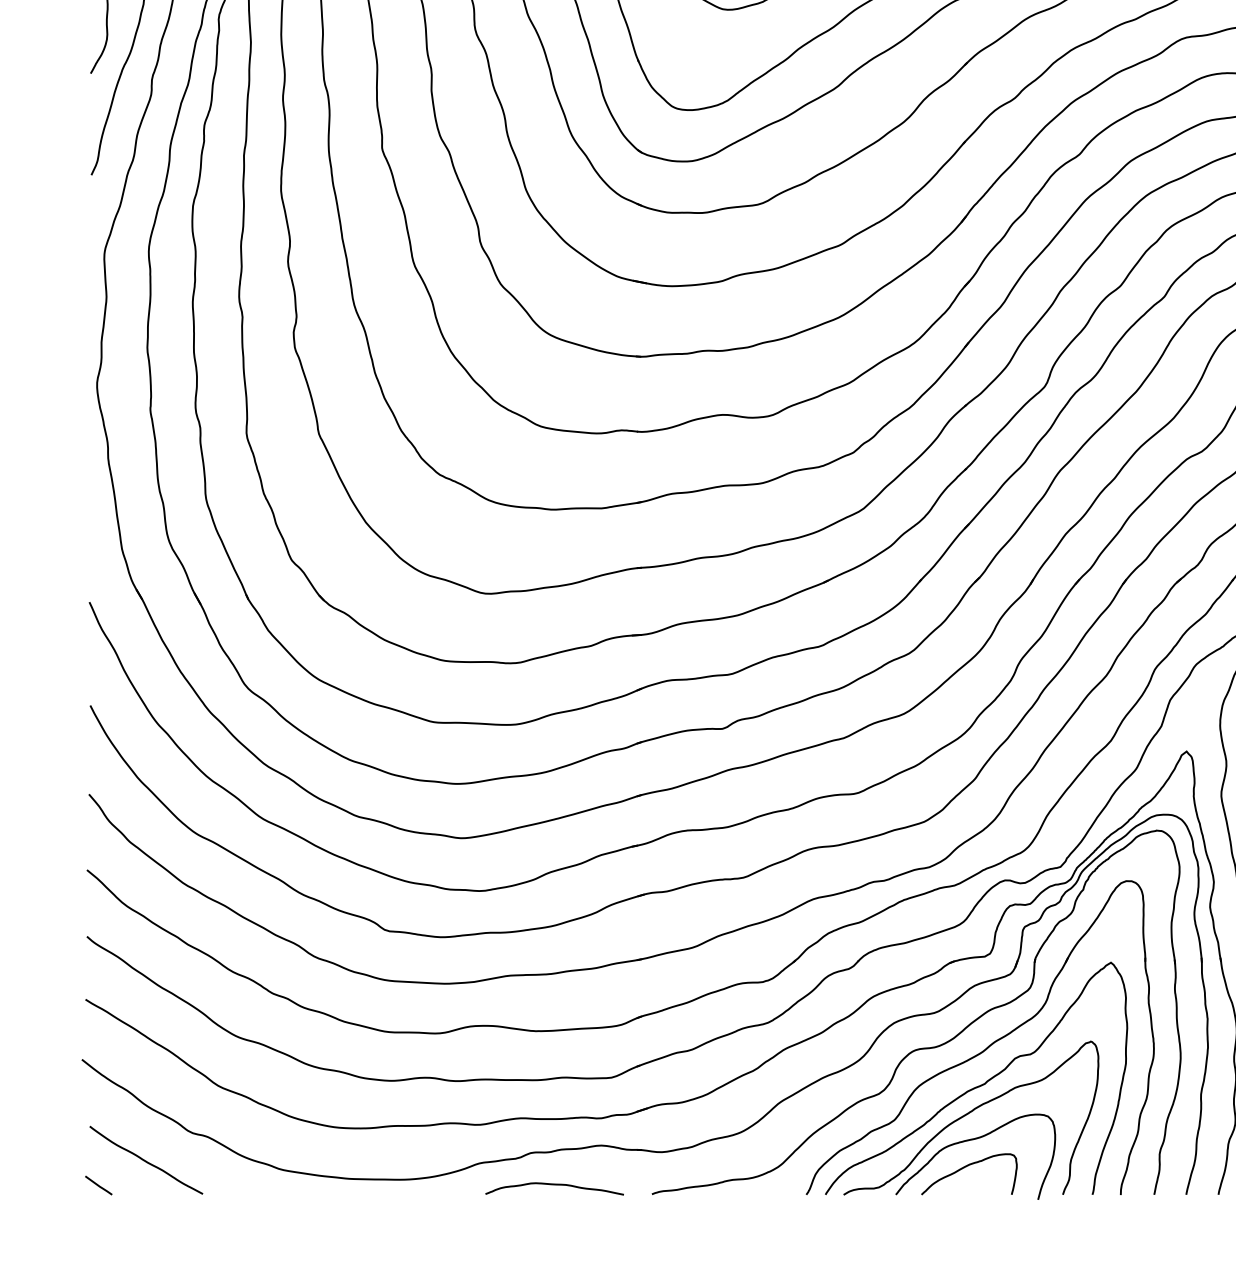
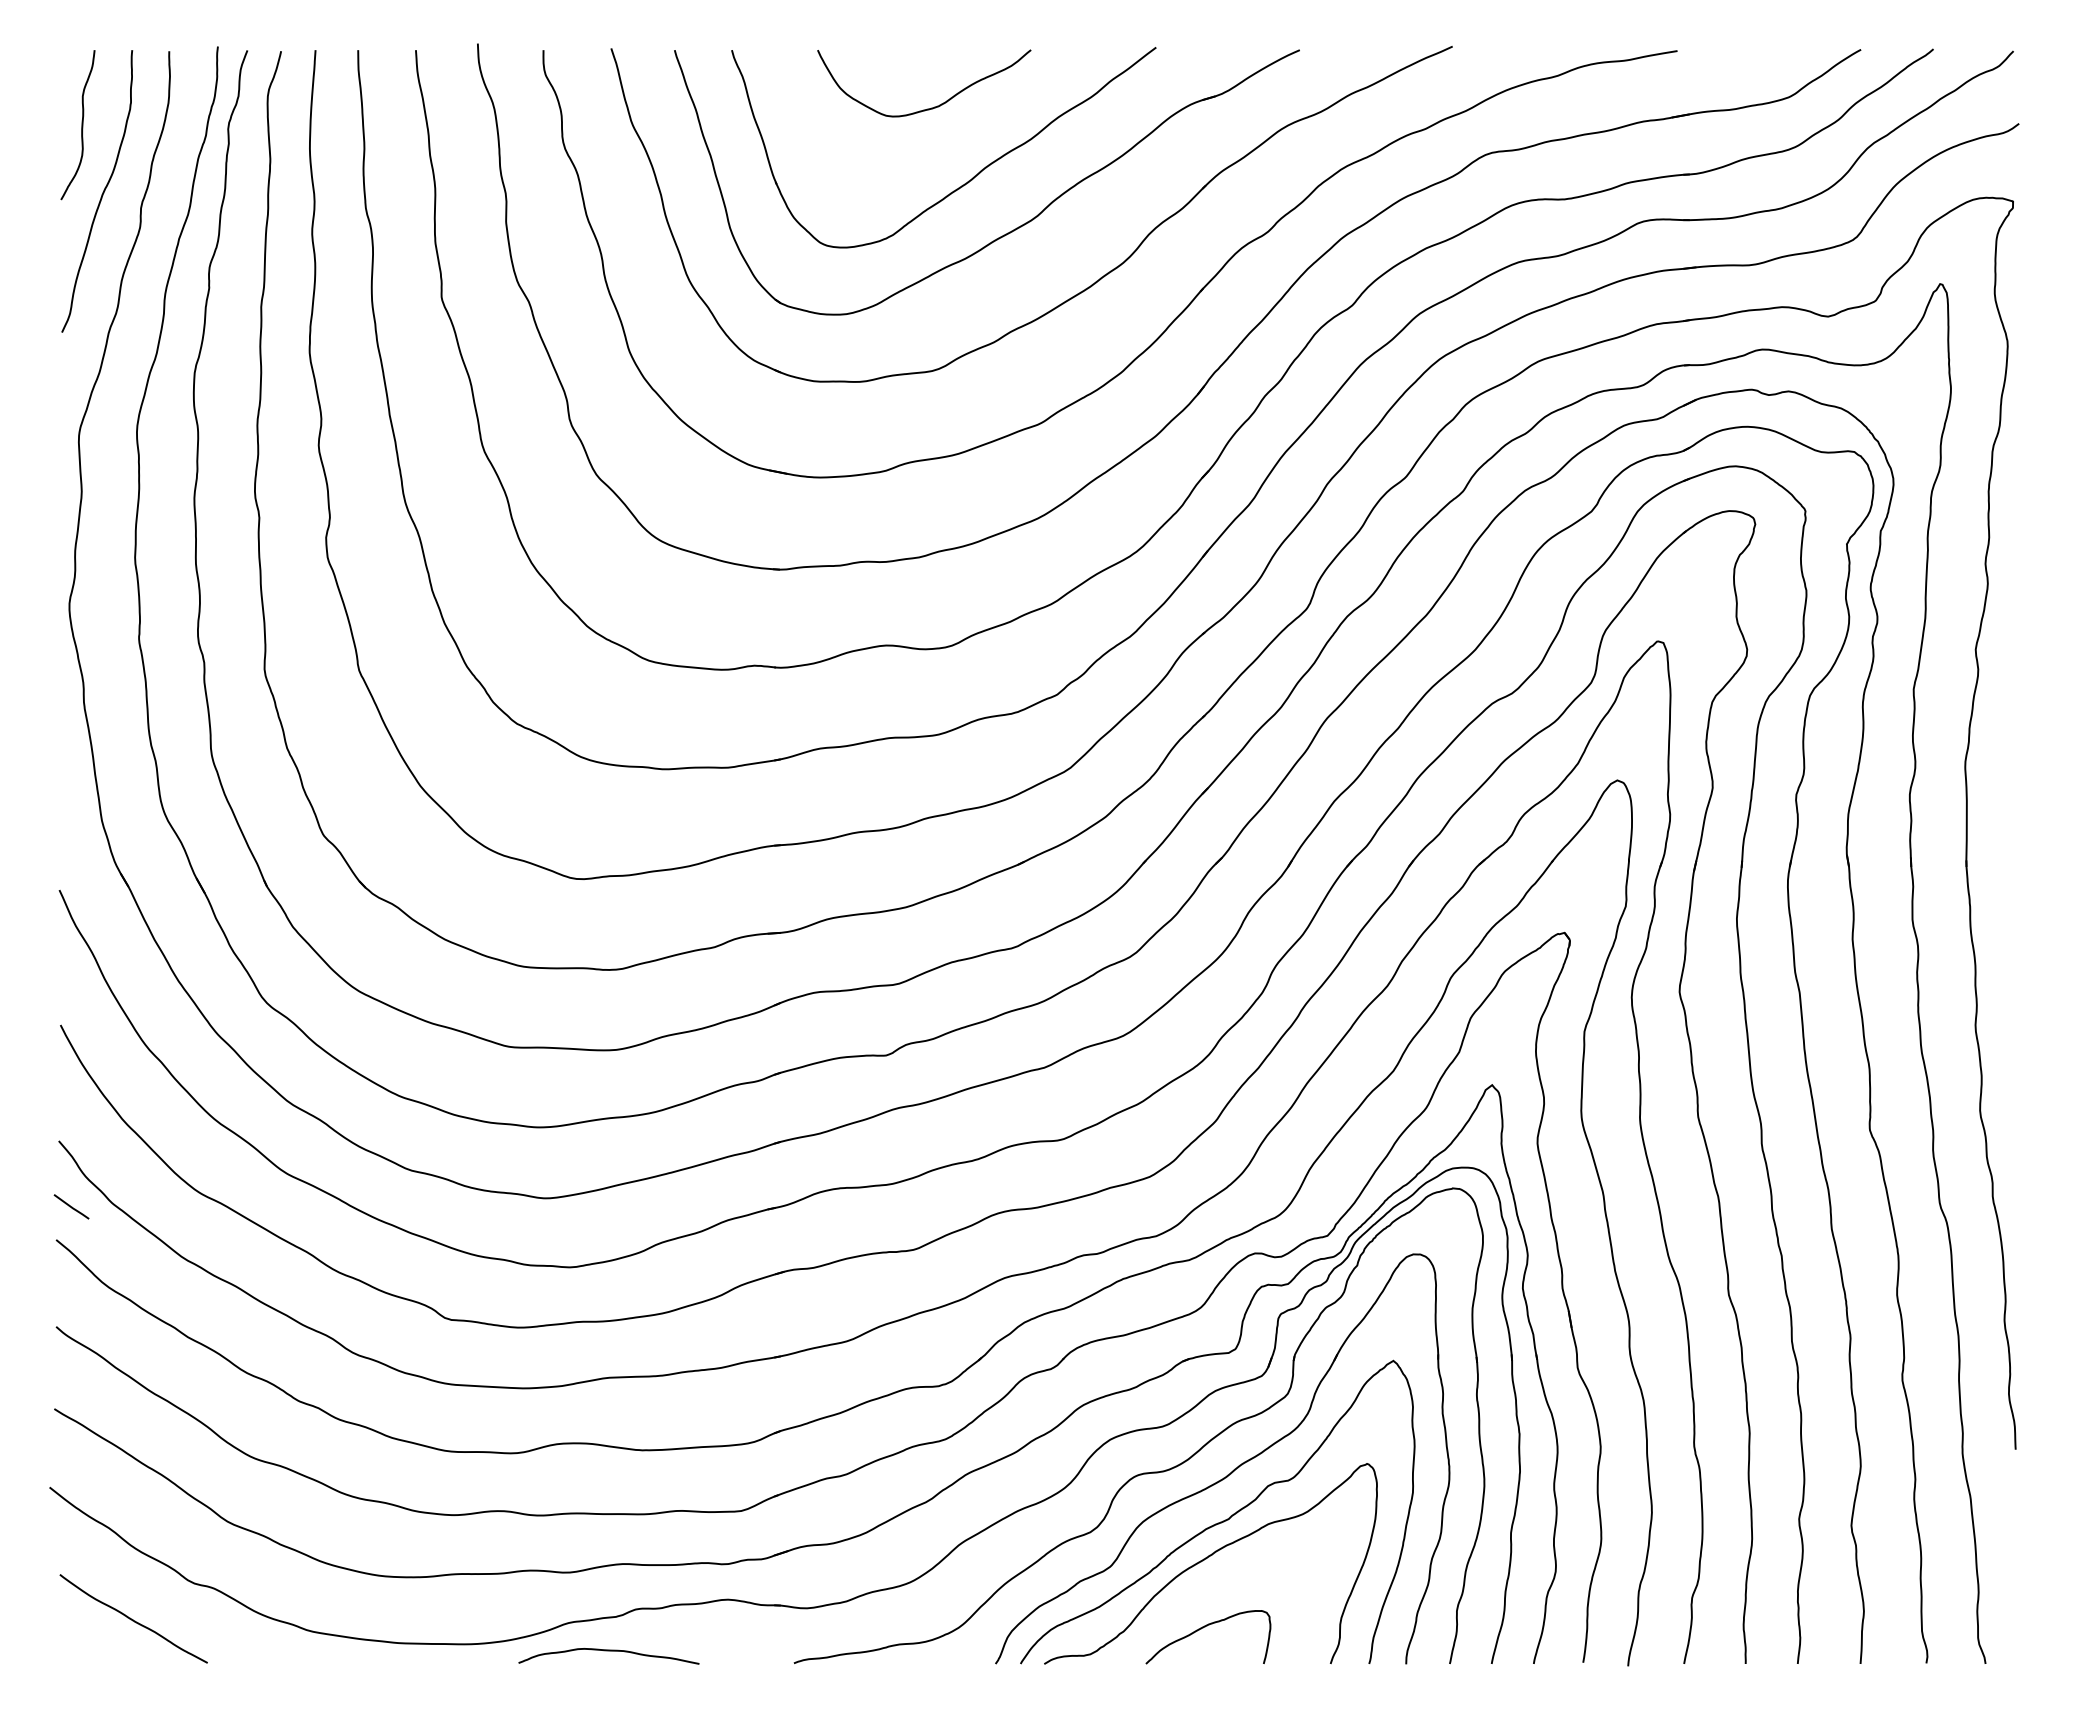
curve: (973, 1140) -> (1214, 1592), removed
line: (98, 1185) -> (71, 1206), moved
curve: (554, 1185) -> (608, 1651), moved

